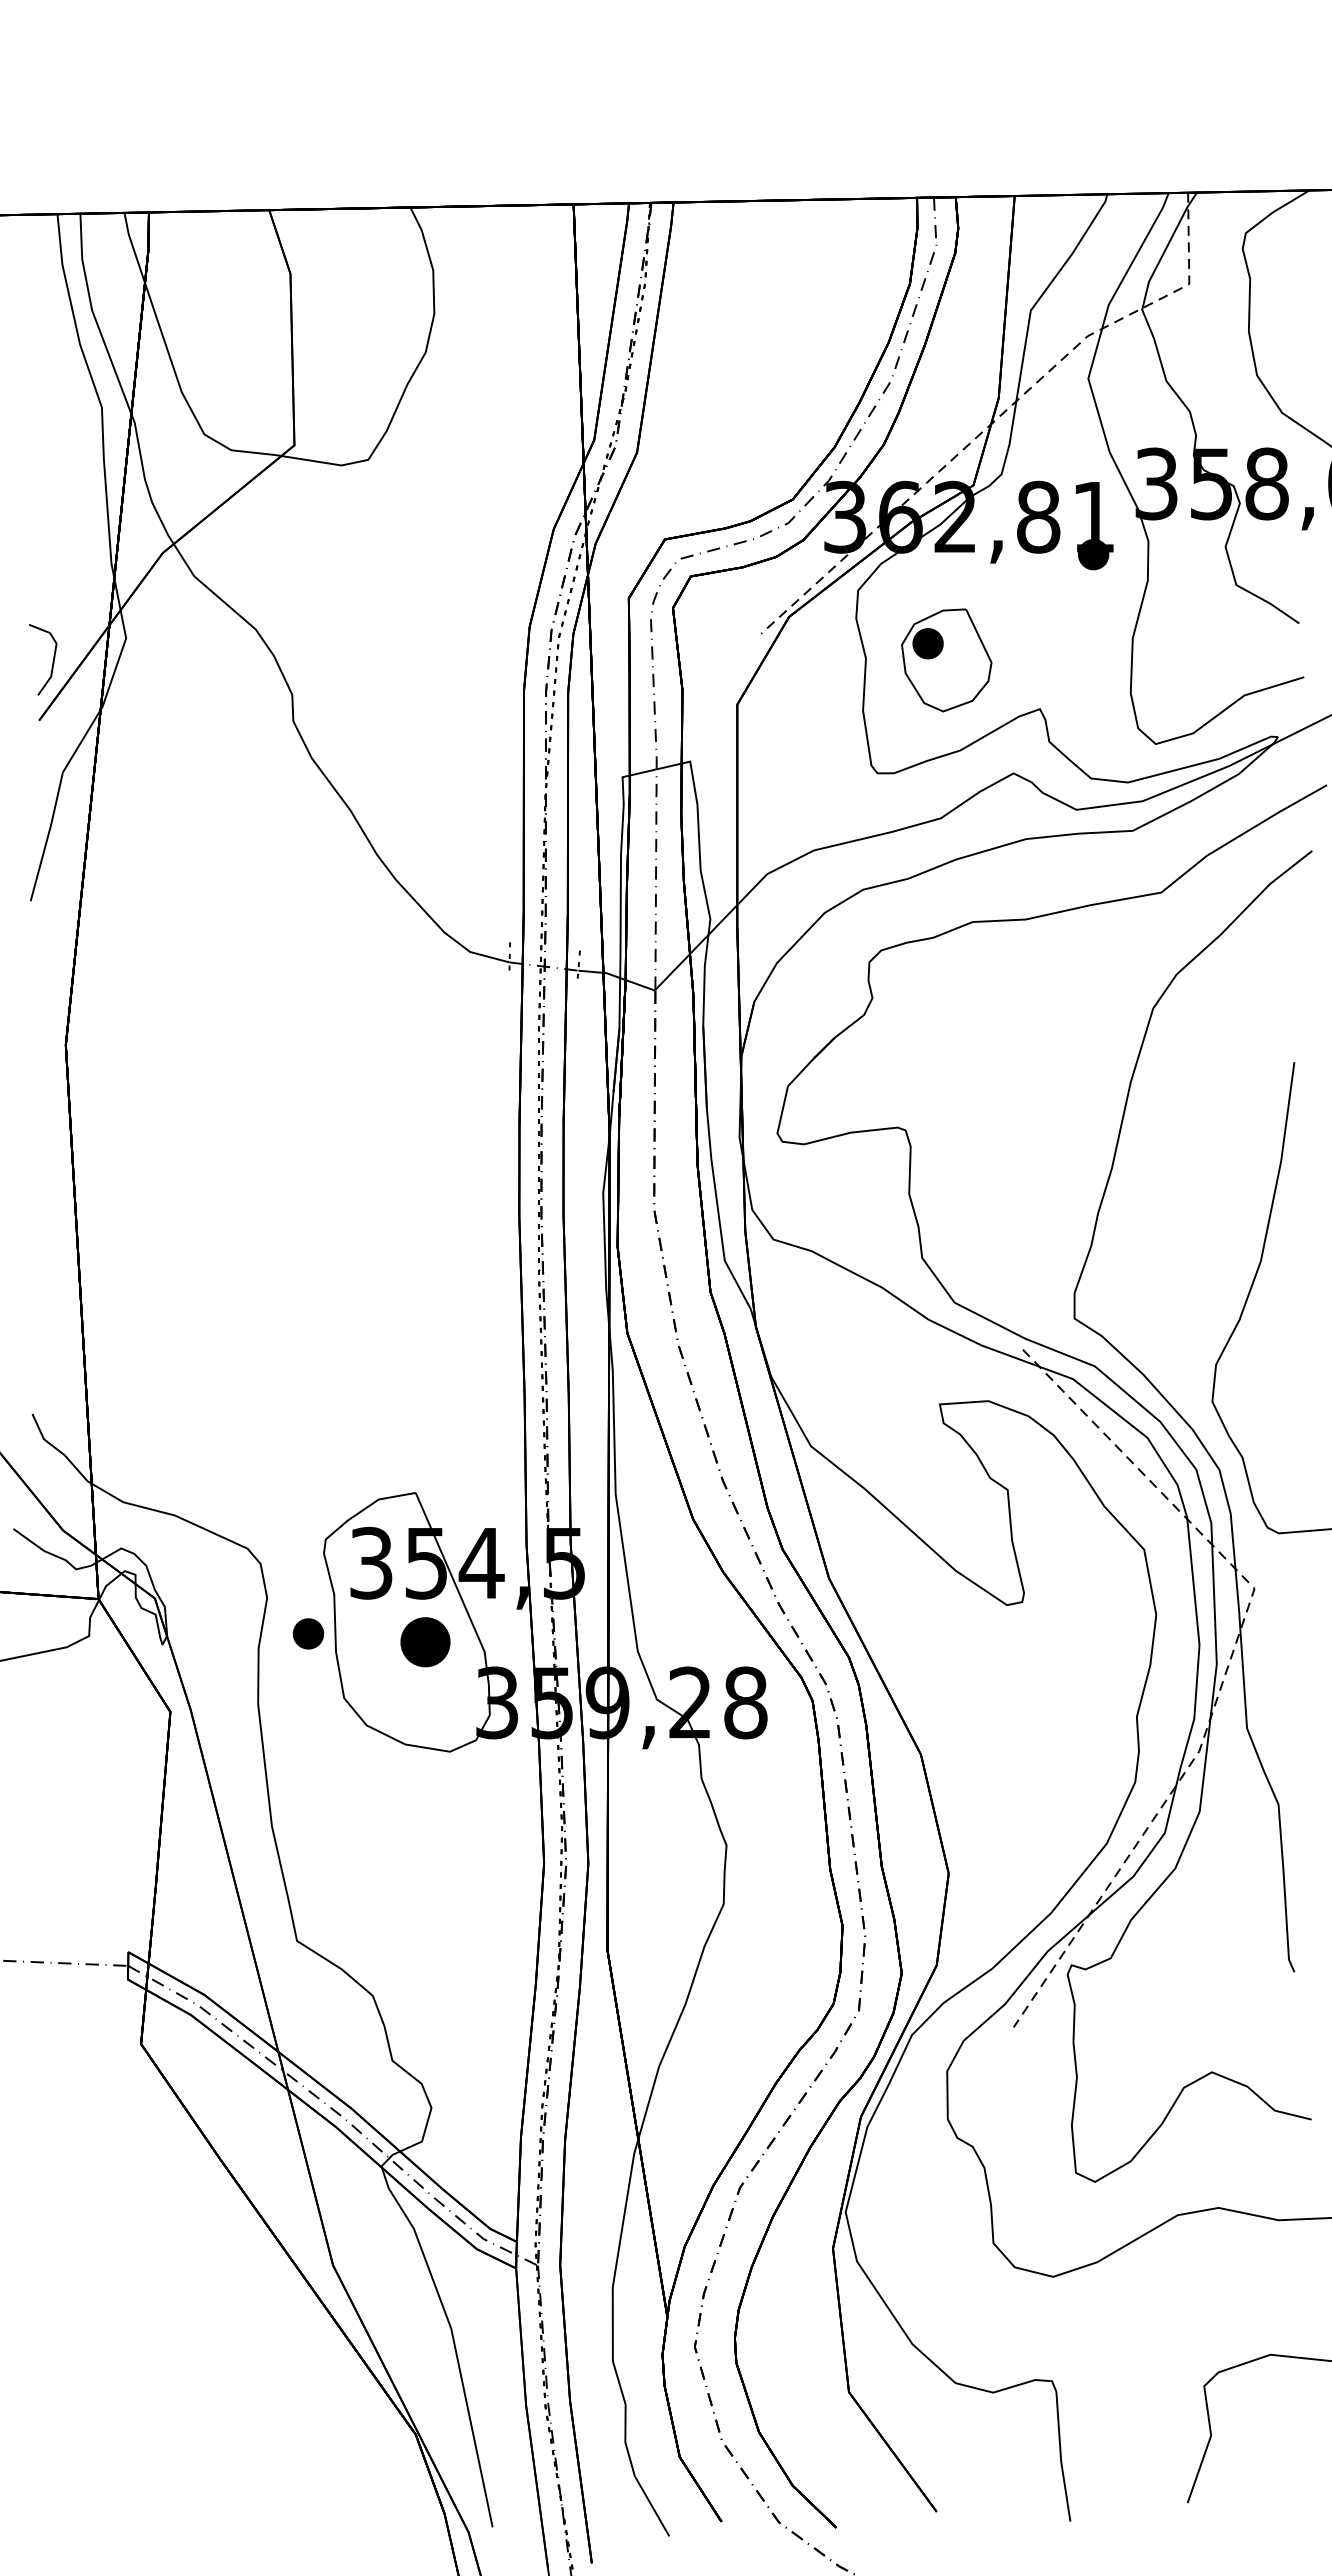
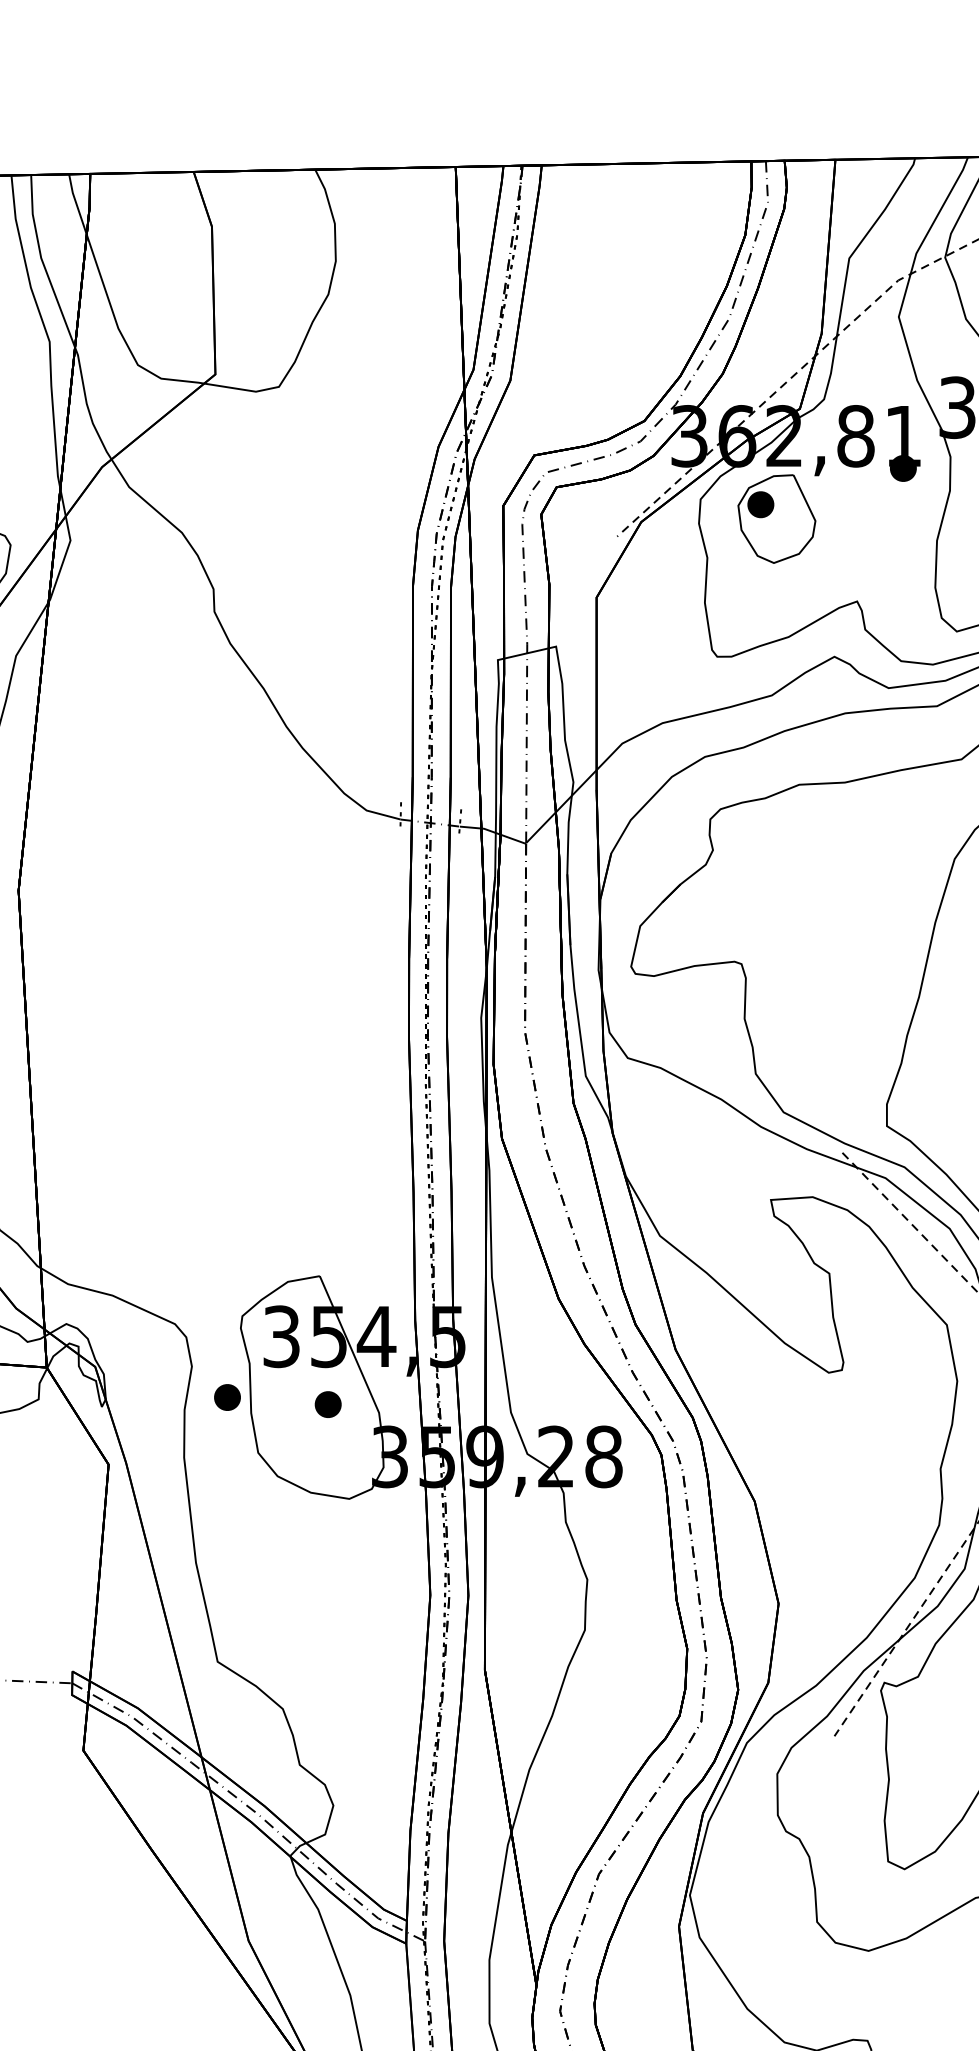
part: (946, 660) -> (776, 519), moved
part: (425, 1641) -> (328, 1404), size x0.62

